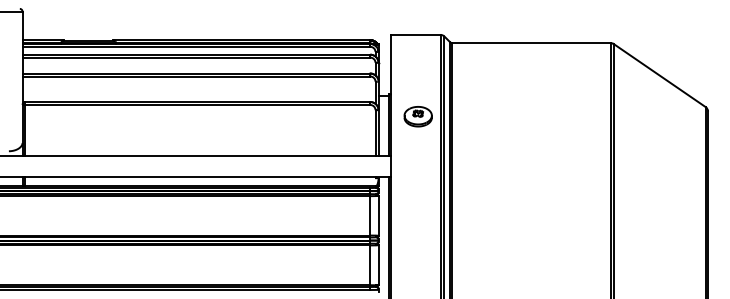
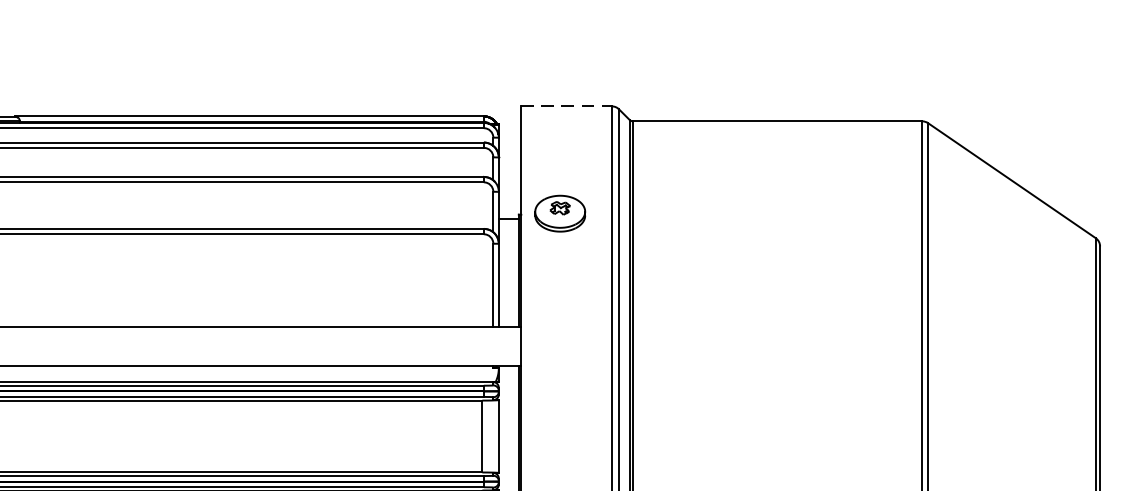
line: (415, 34) -> (566, 105), solid -> dashed
part: (417, 116) -> (558, 213), moved

